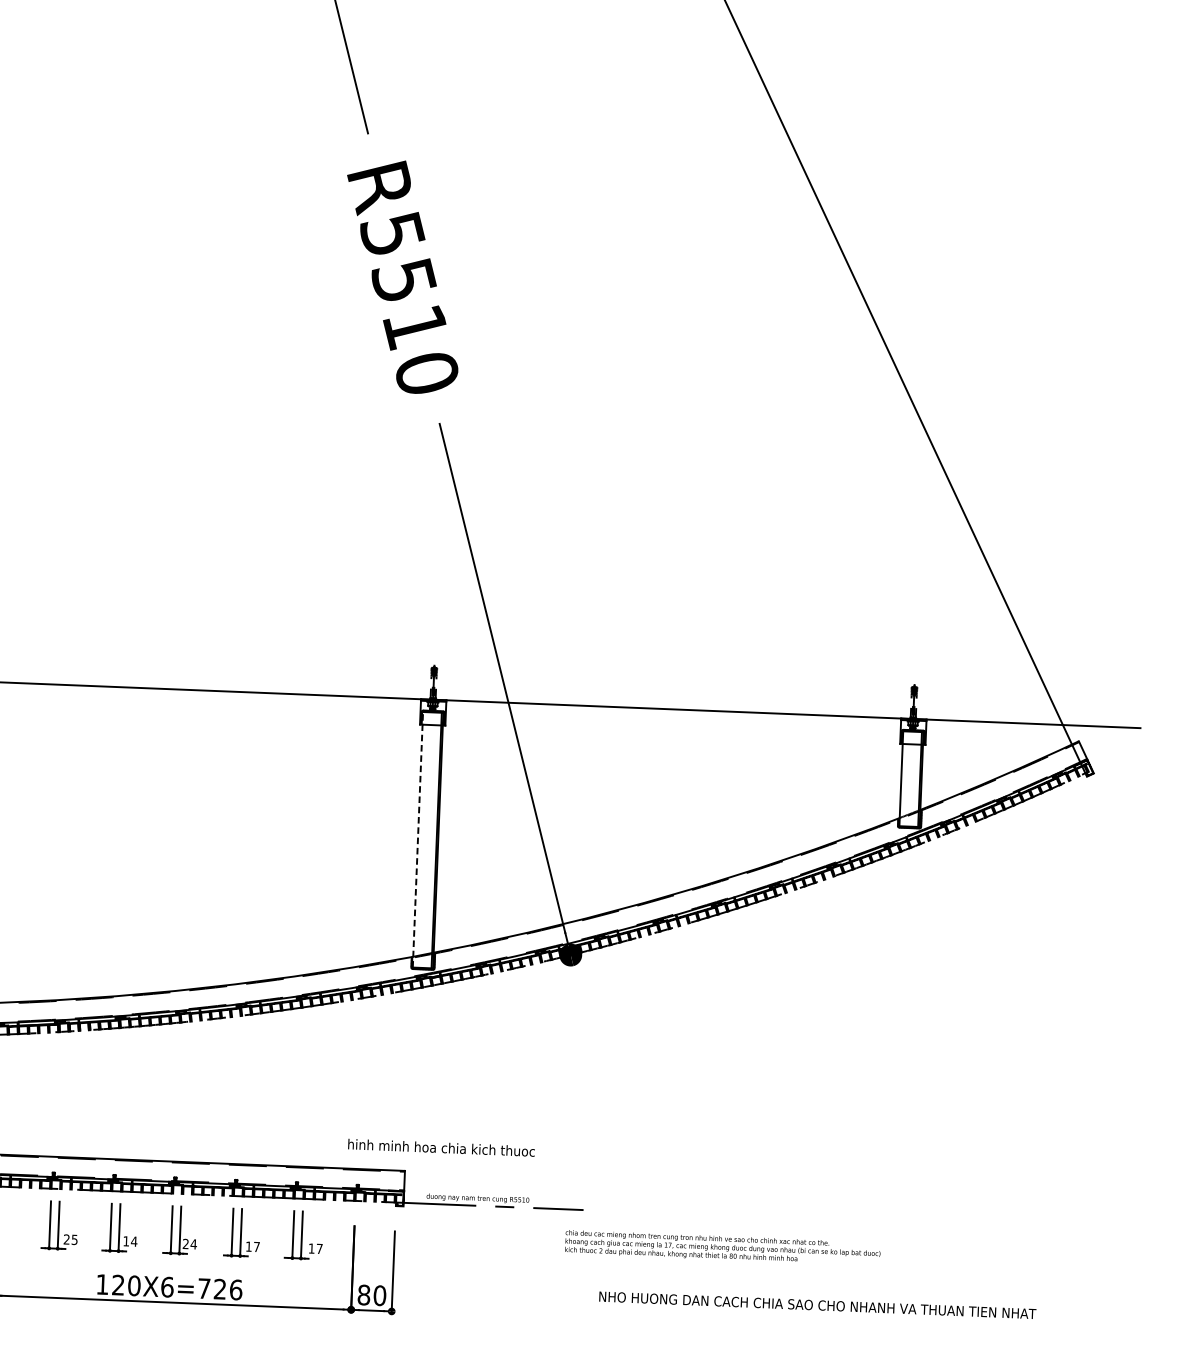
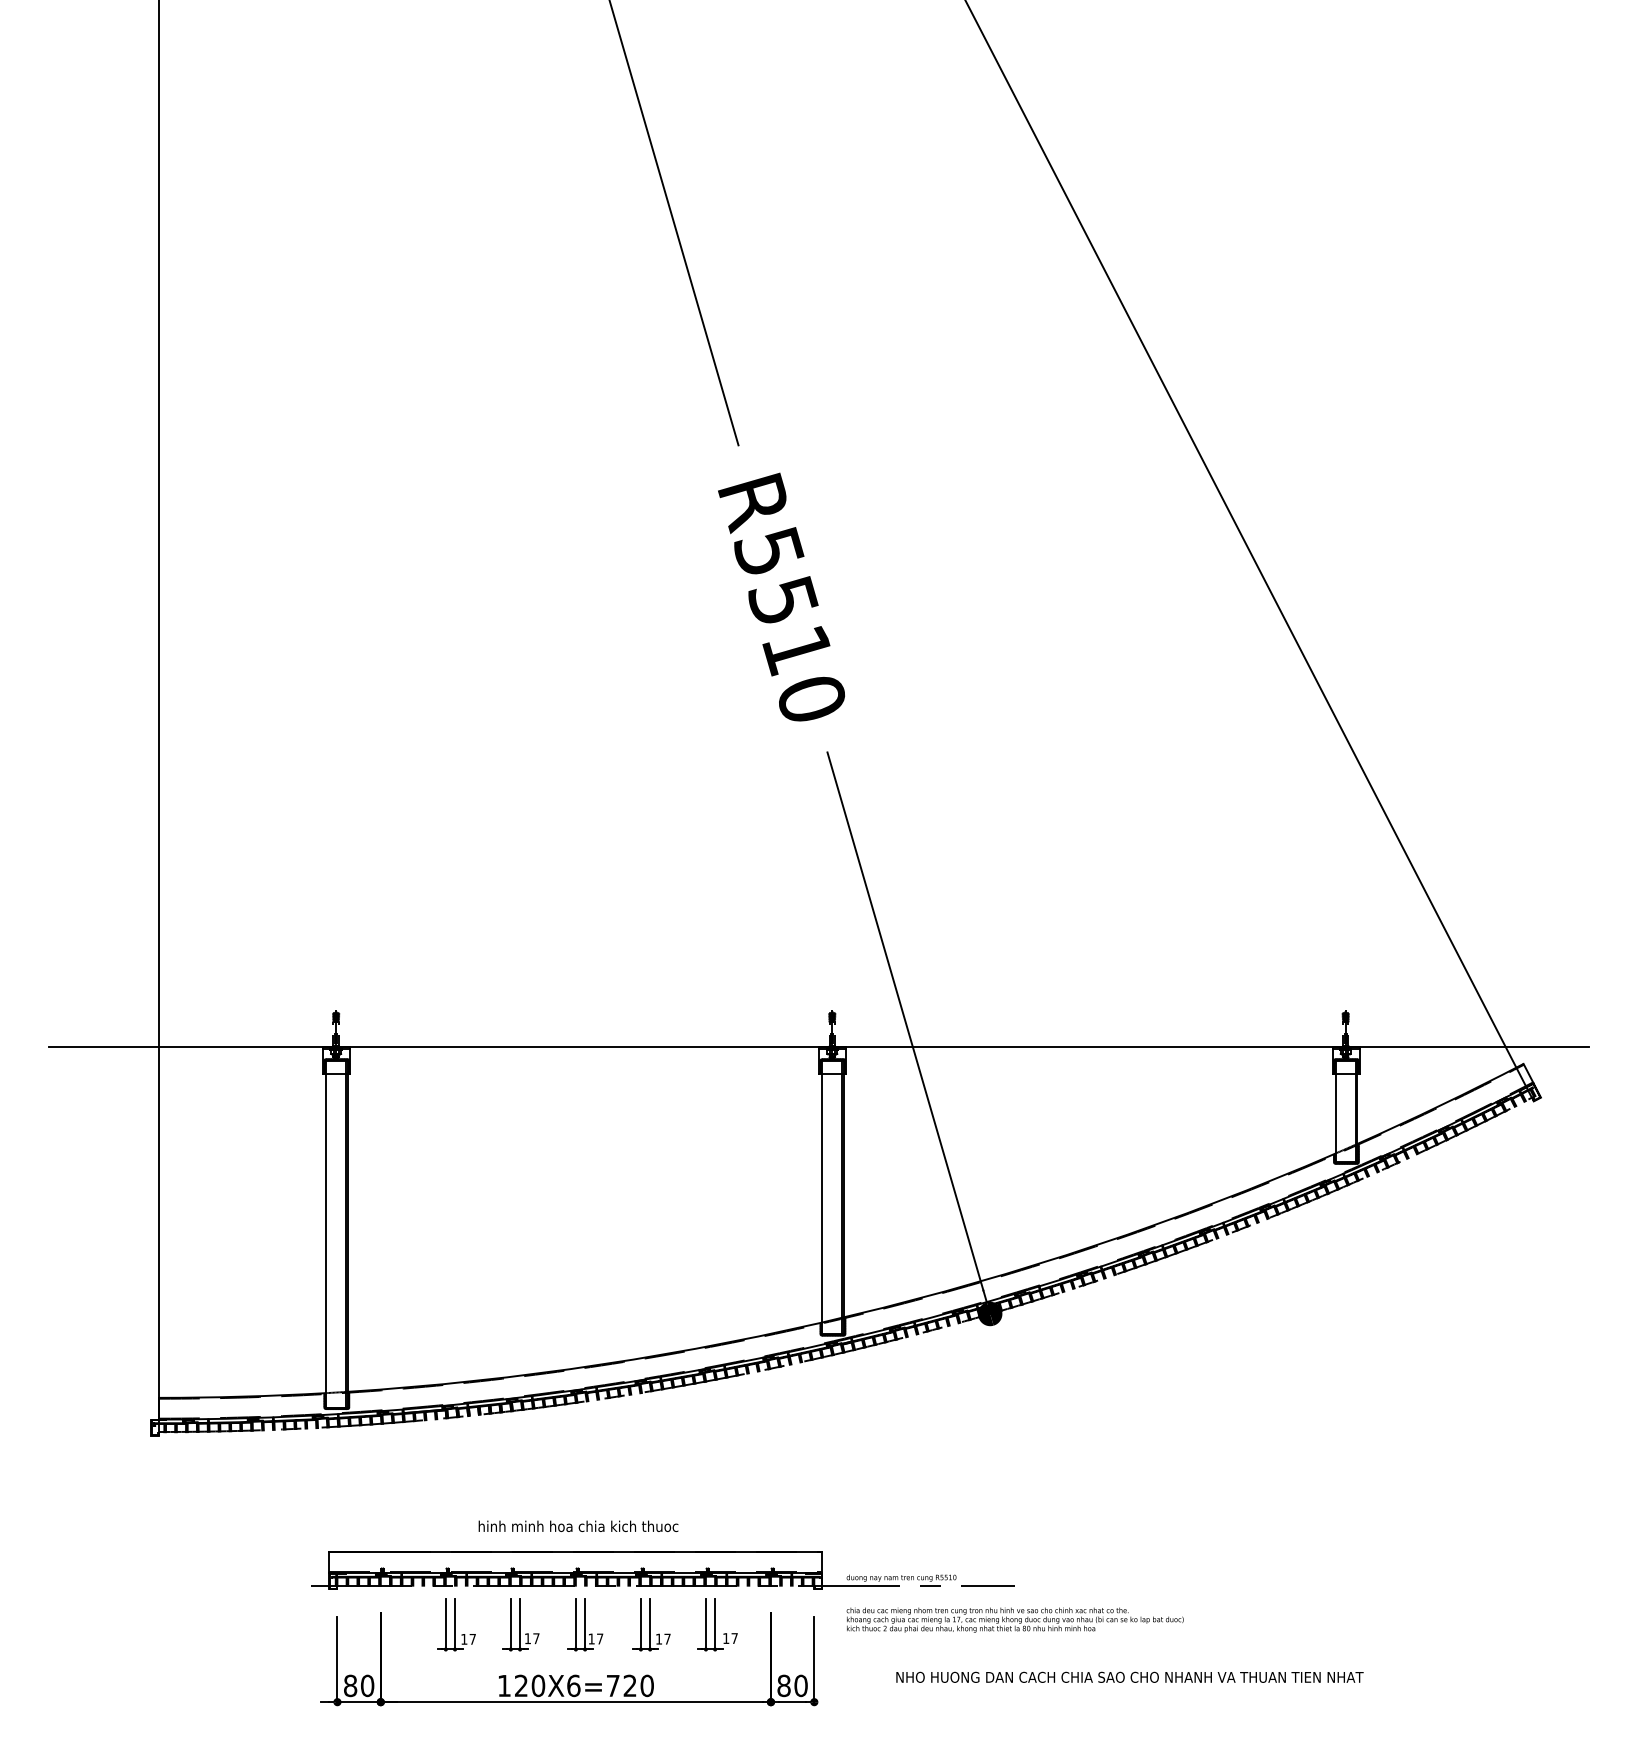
line: (418, 839) -> (822, 1197), dashed -> solid
text: (441, 1147) -> (578, 1525), moved
text: (70, 1238) -> (468, 1638), 25 -> 17
text: (133, 1241) -> (535, 1638), 14 -> 17
text: (189, 1243) -> (595, 1638), 24 -> 17
text: (722, 1247) -> (1014, 1619), moved
text: (236, 1289) -> (647, 1685), 120X6=726 -> 120X6=720
text: (817, 1304) -> (1129, 1676), moved

